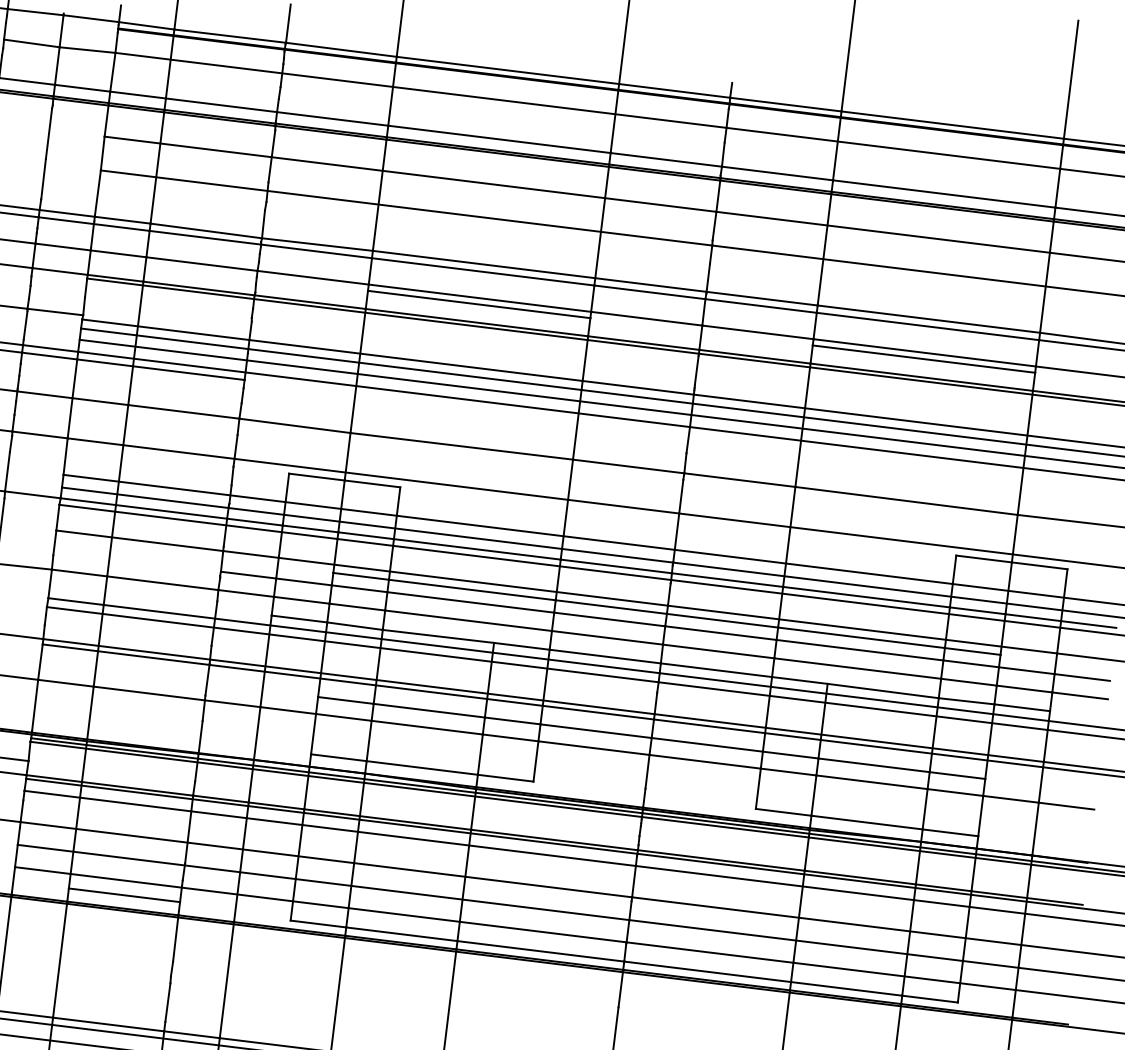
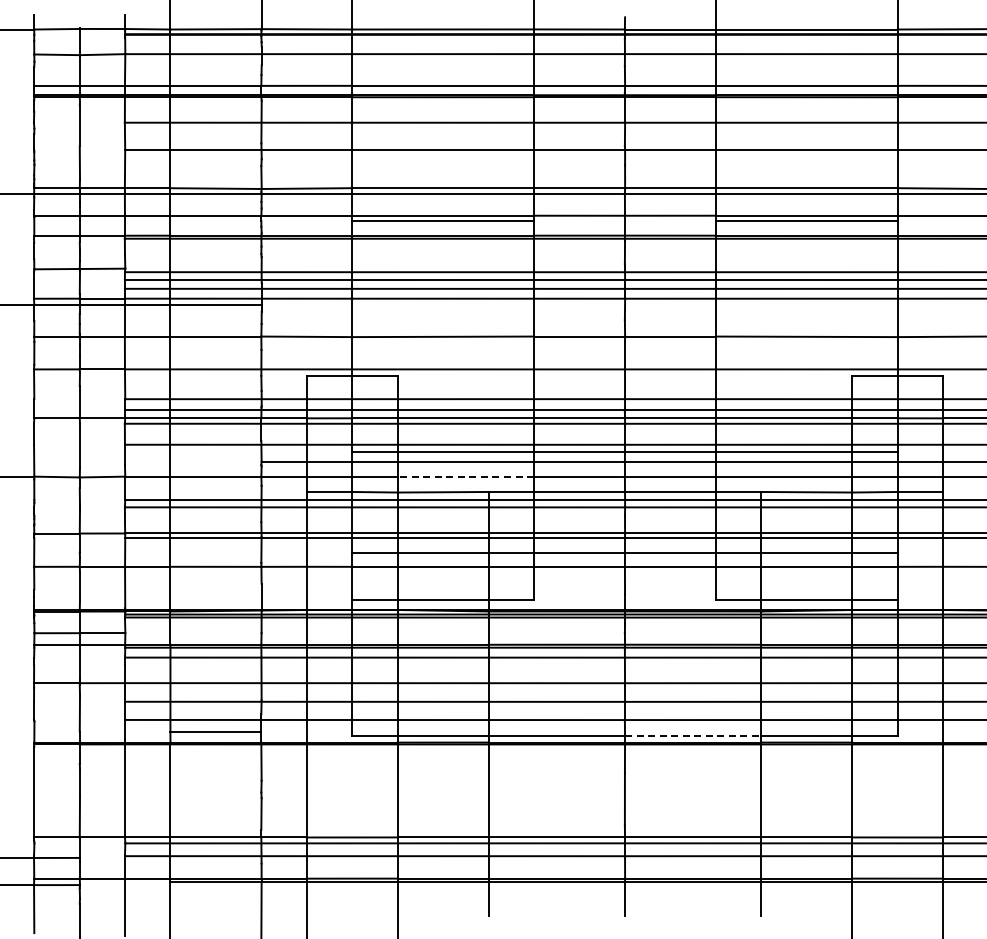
line: (468, 620) -> (465, 476), solid -> dashed
line: (708, 971) -> (693, 735), solid -> dashed

